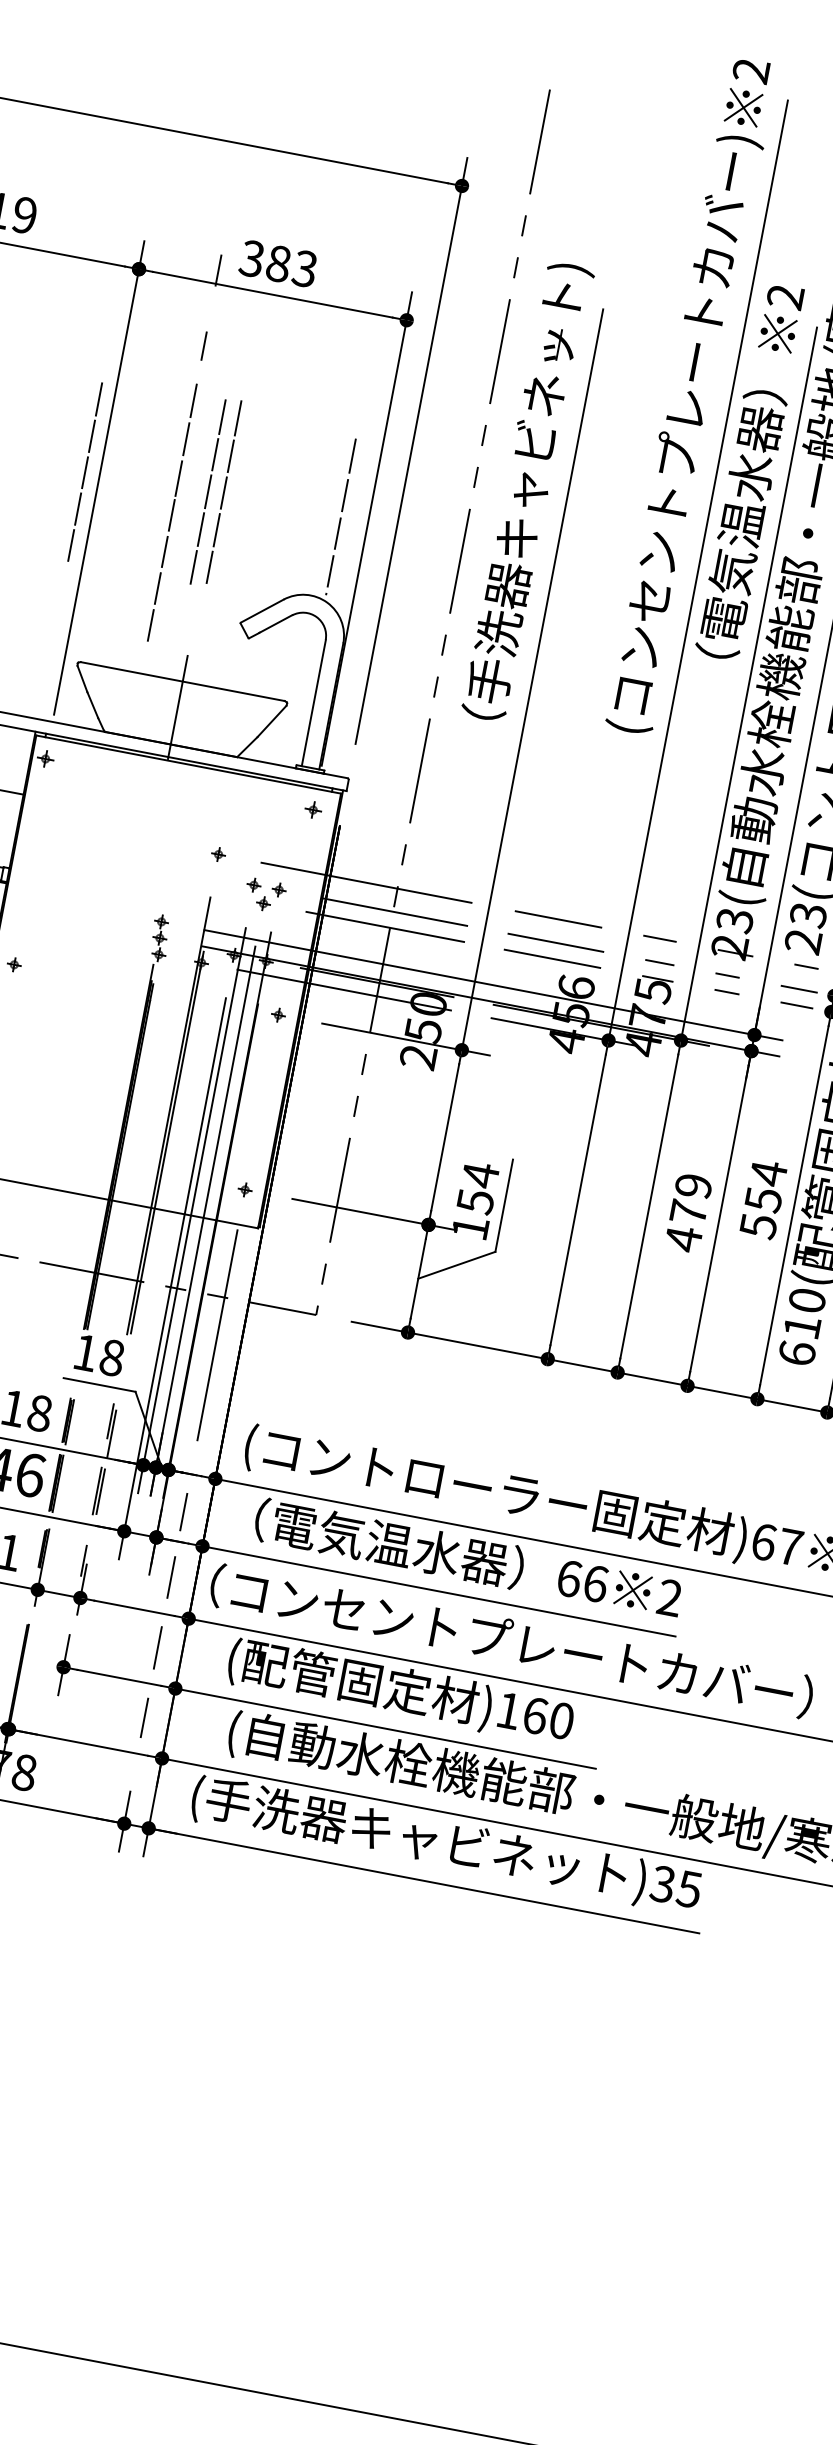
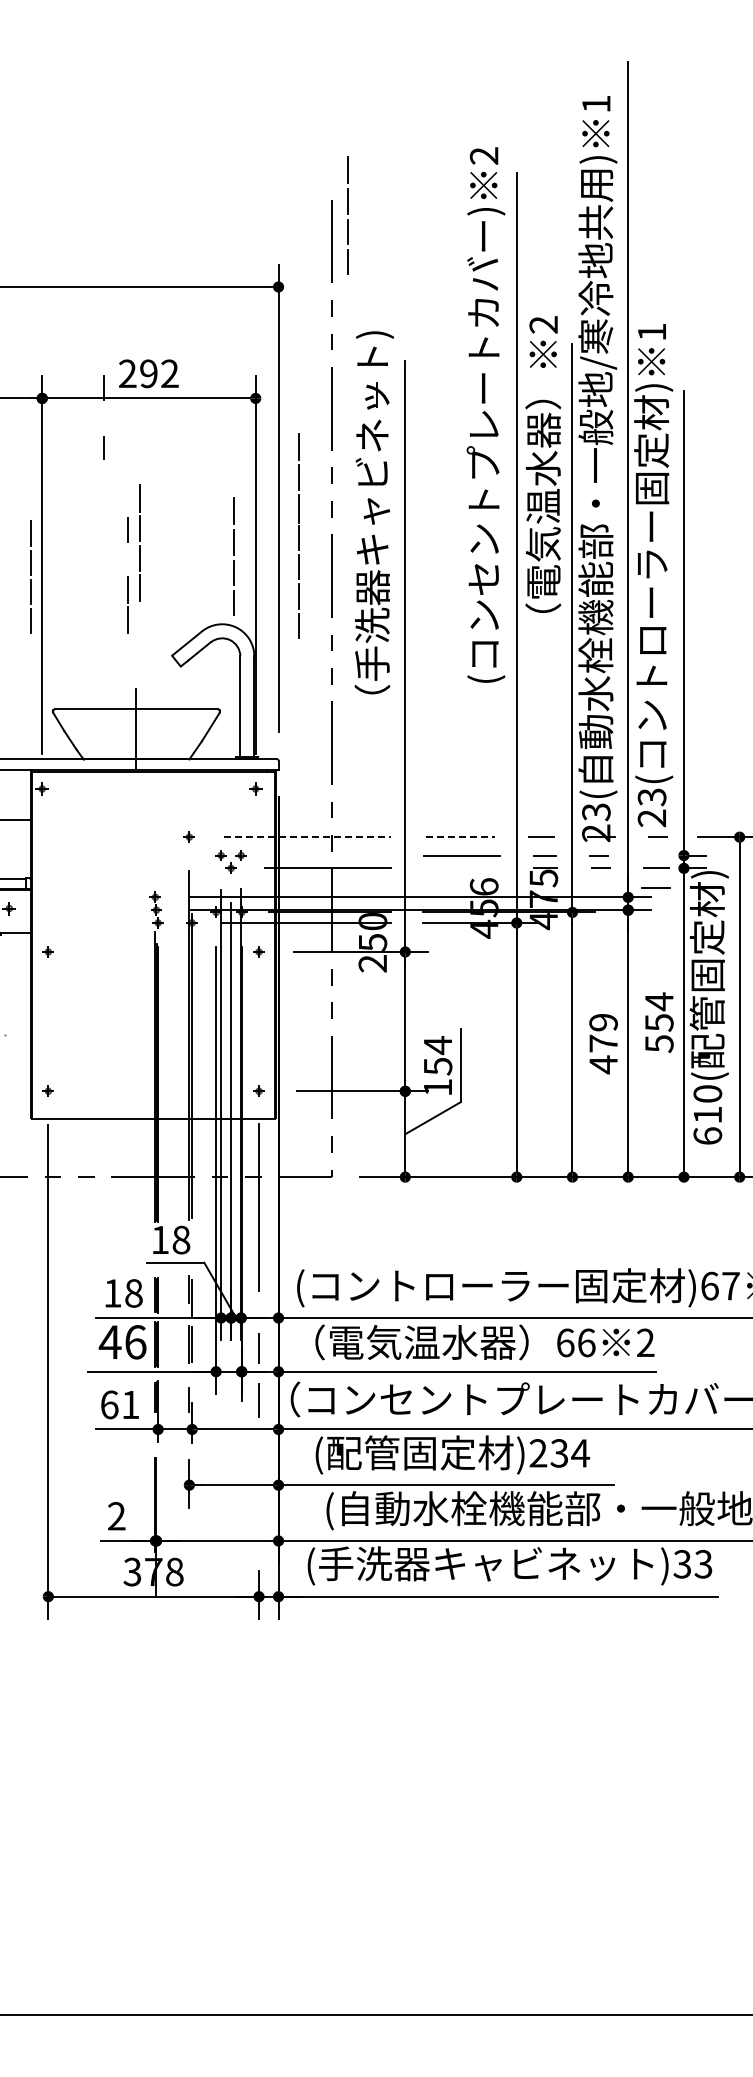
line: (565, 111) -> (347, 214), added
text: (278, 263) -> (148, 373), 383 -> 292
line: (98, 399) -> (30, 504), removed
line: (223, 416) -> (128, 499), removed
line: (208, 491) -> (128, 559), removed
line: (172, 512) -> (298, 535), moved
line: (209, 567) -> (140, 617), removed
line: (366, 883) -> (307, 837), solid -> dashed
line: (394, 912) -> (333, 855), removed
line: (558, 919) -> (460, 837), solid -> dashed
line: (552, 957) -> (461, 867), removed
line: (798, 989) -> (655, 887), moved
line: (158, 1647) -> (259, 1456), removed
text: (535, 1715) -> (559, 1453), )160 -> )234
line: (144, 1718) -> (259, 1512), removed
text: (689, 1889) -> (703, 1564), )35 -> )33

